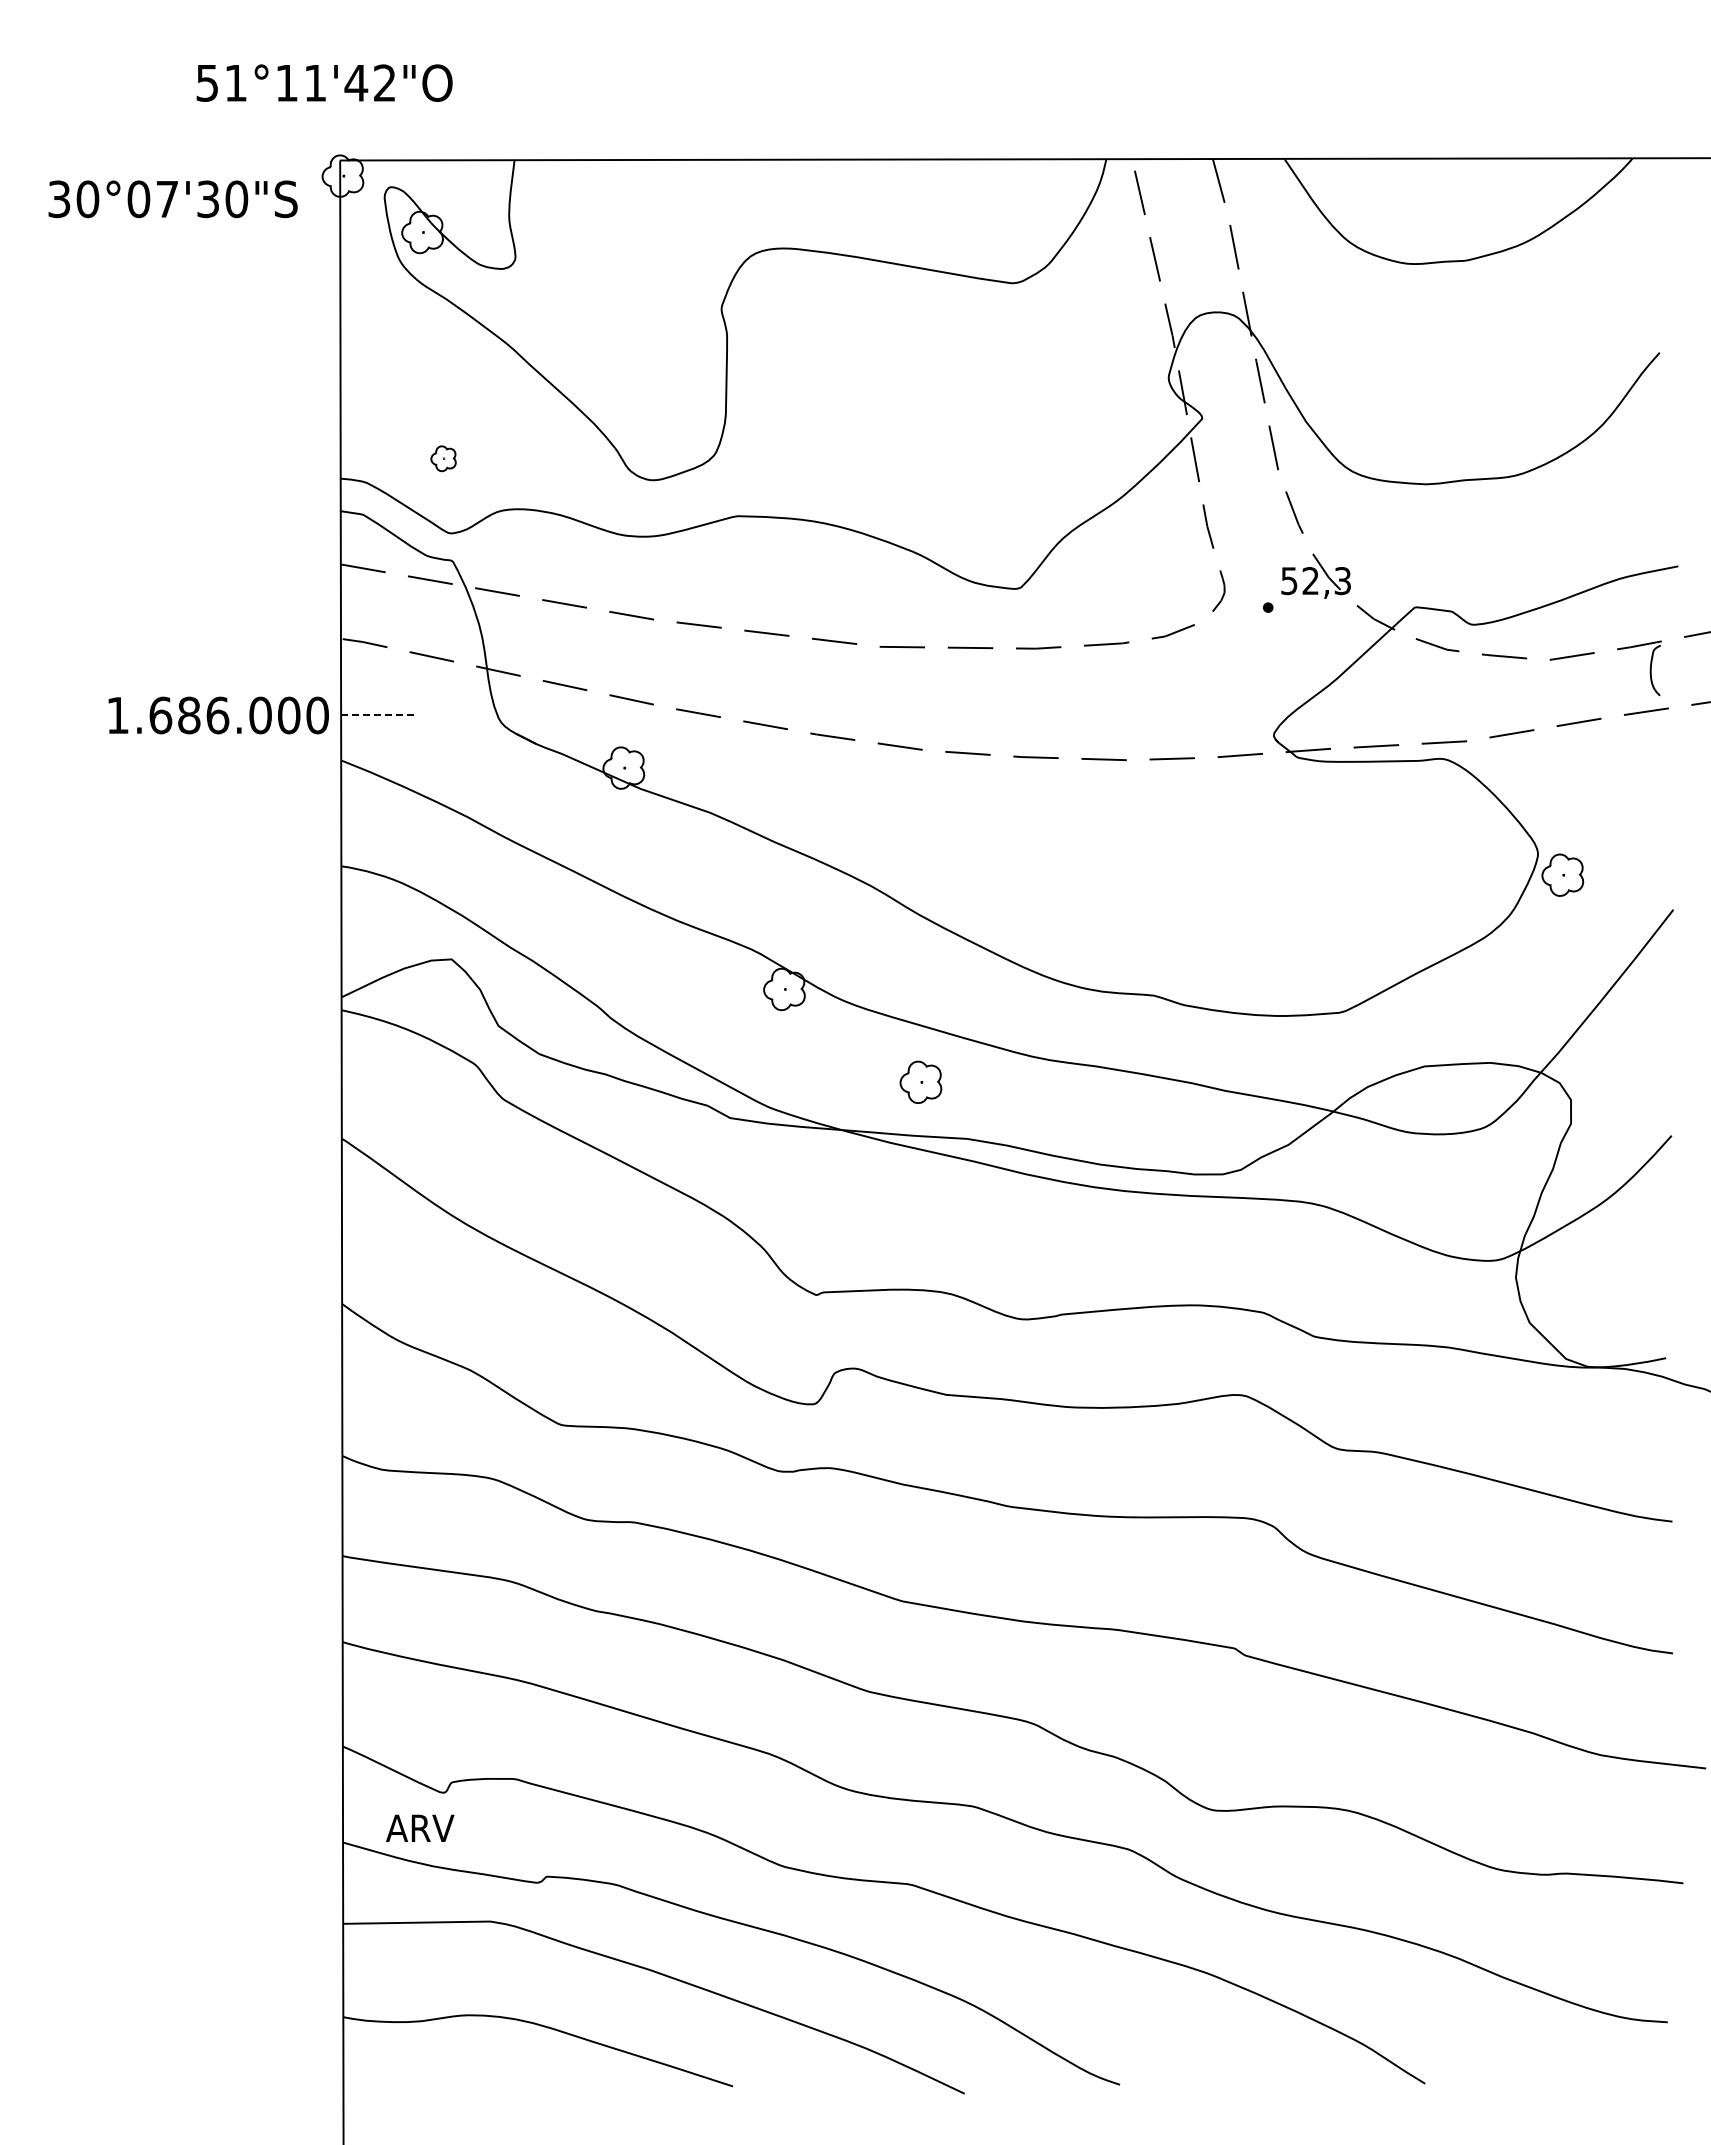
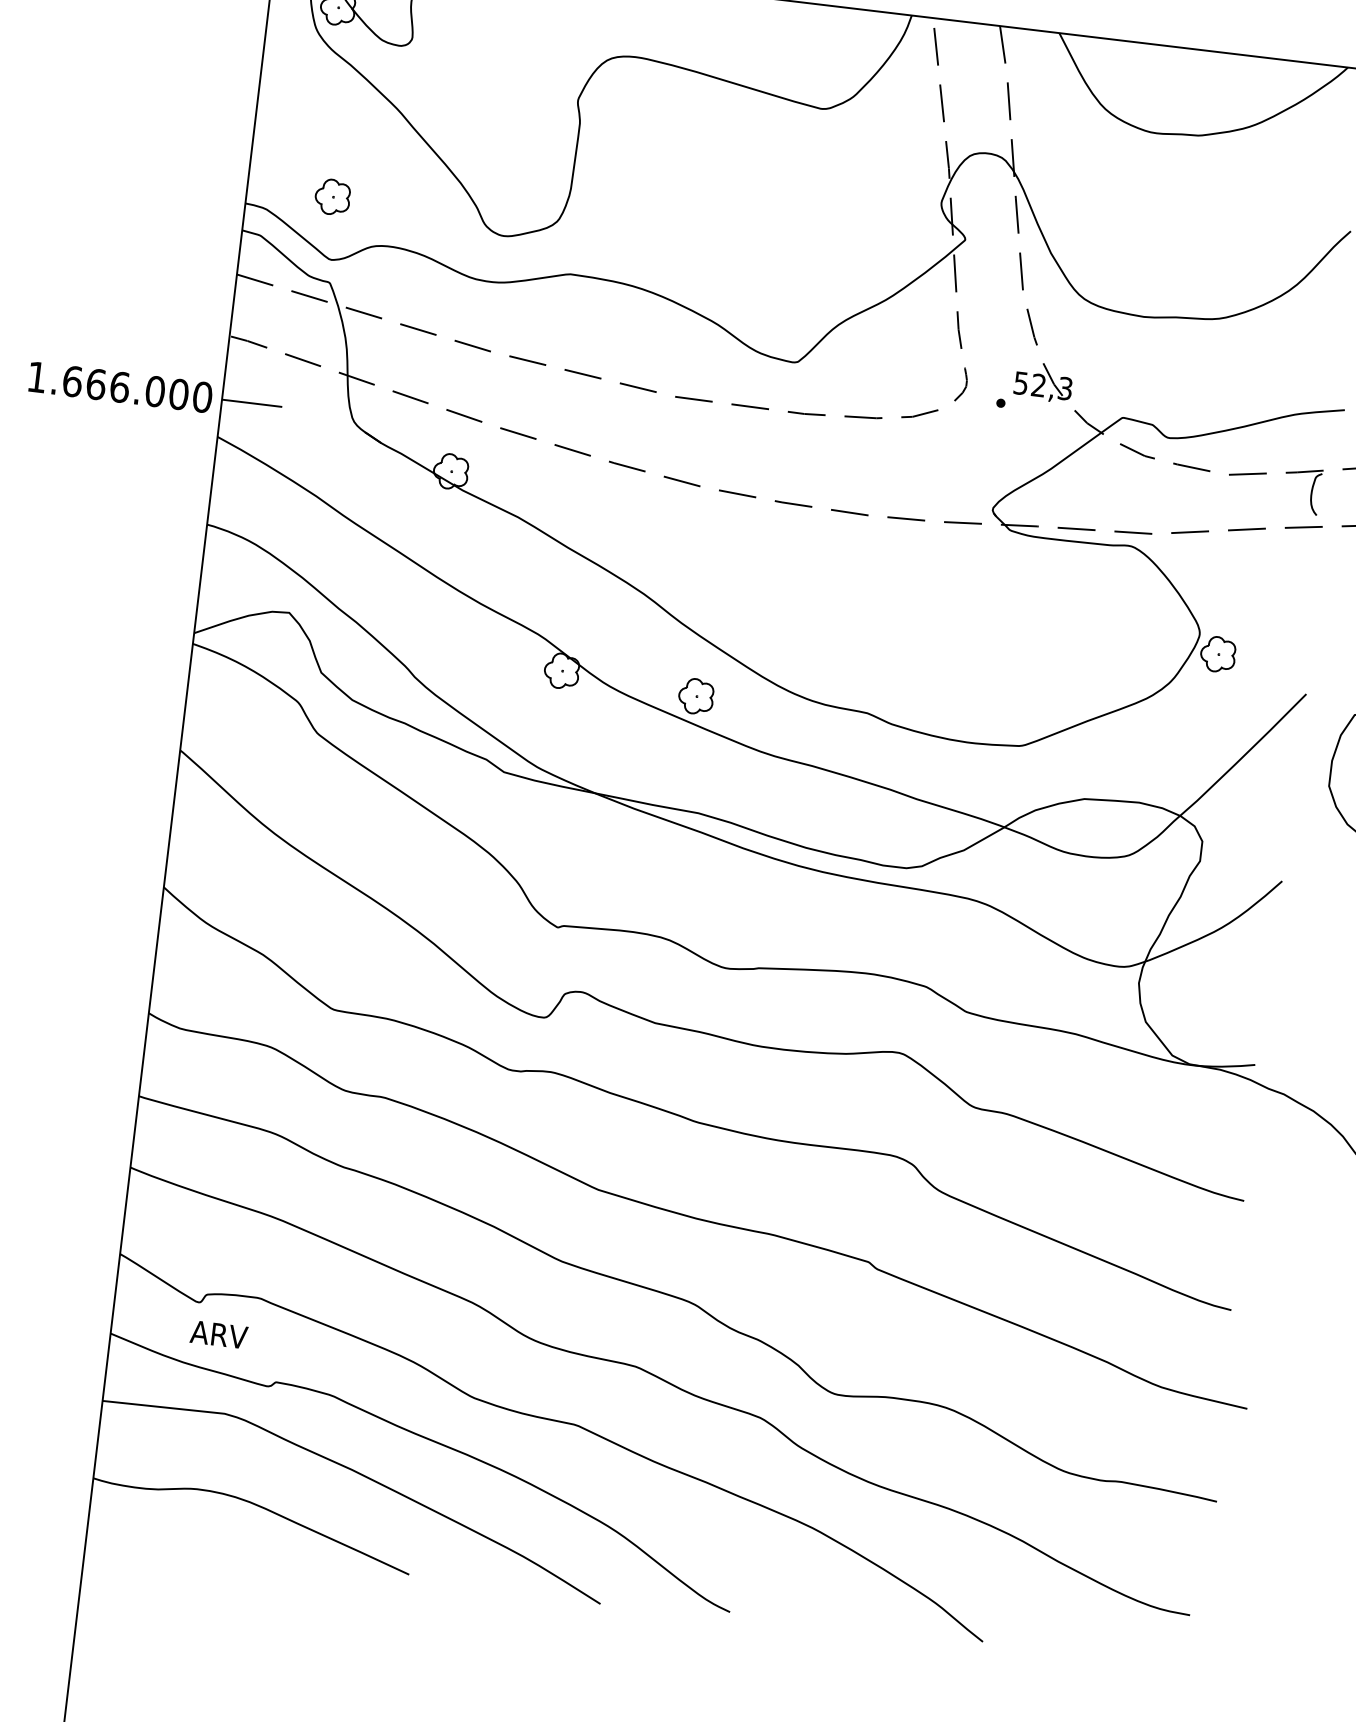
part: (443, 458) -> (332, 197), size x1.67
text: (189, 715) -> (96, 384), 1.686.000 -> 1.666.000
line: (377, 715) -> (252, 403), dashed -> solid
part: (920, 1081) -> (695, 695), moved
text: (420, 1827) -> (219, 1334), moved

